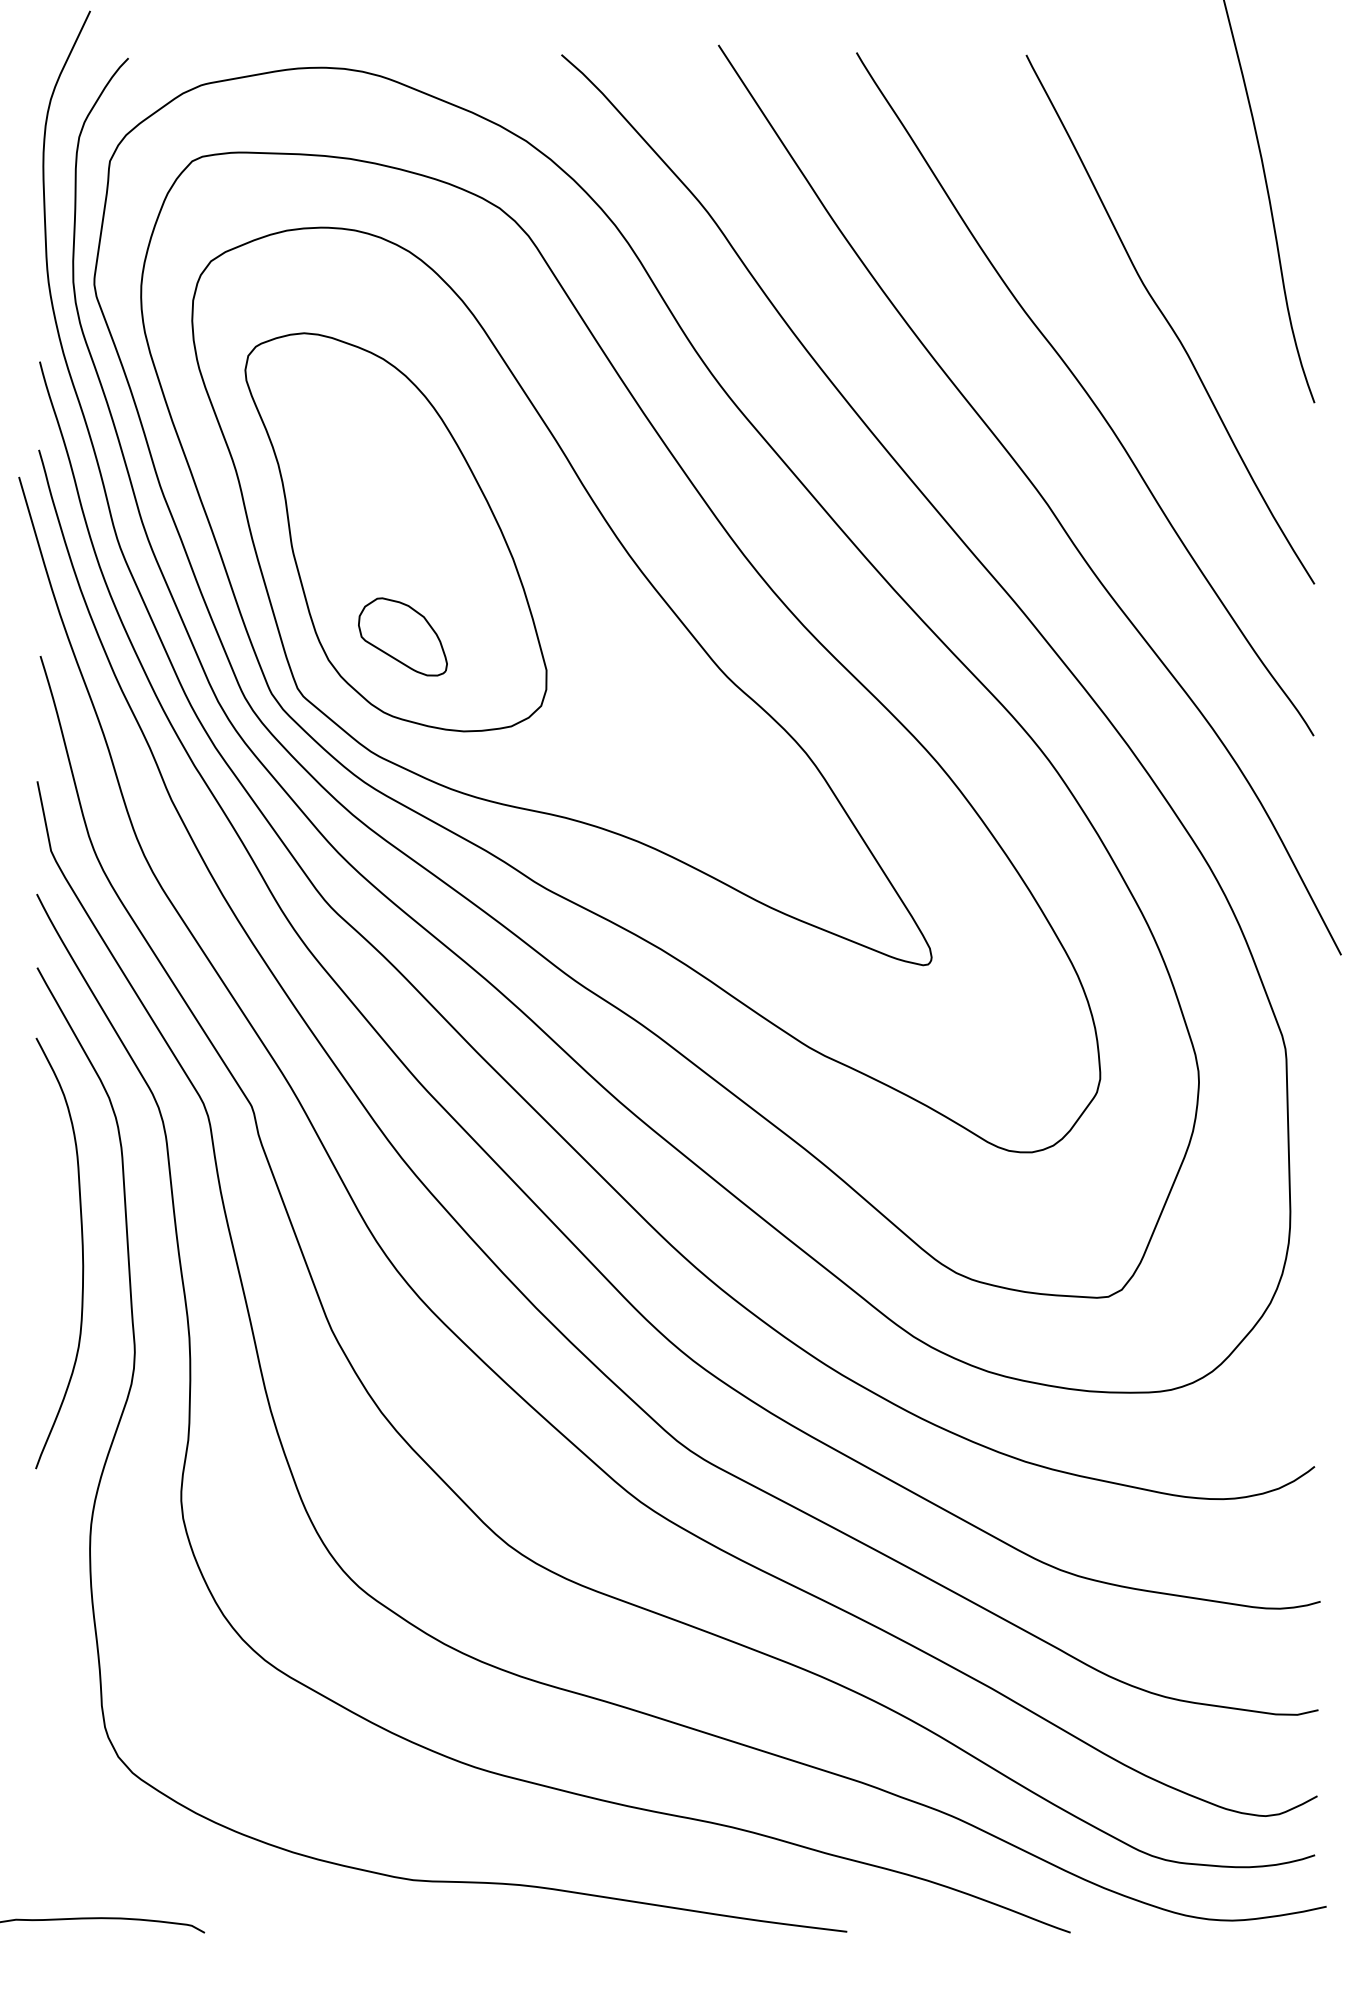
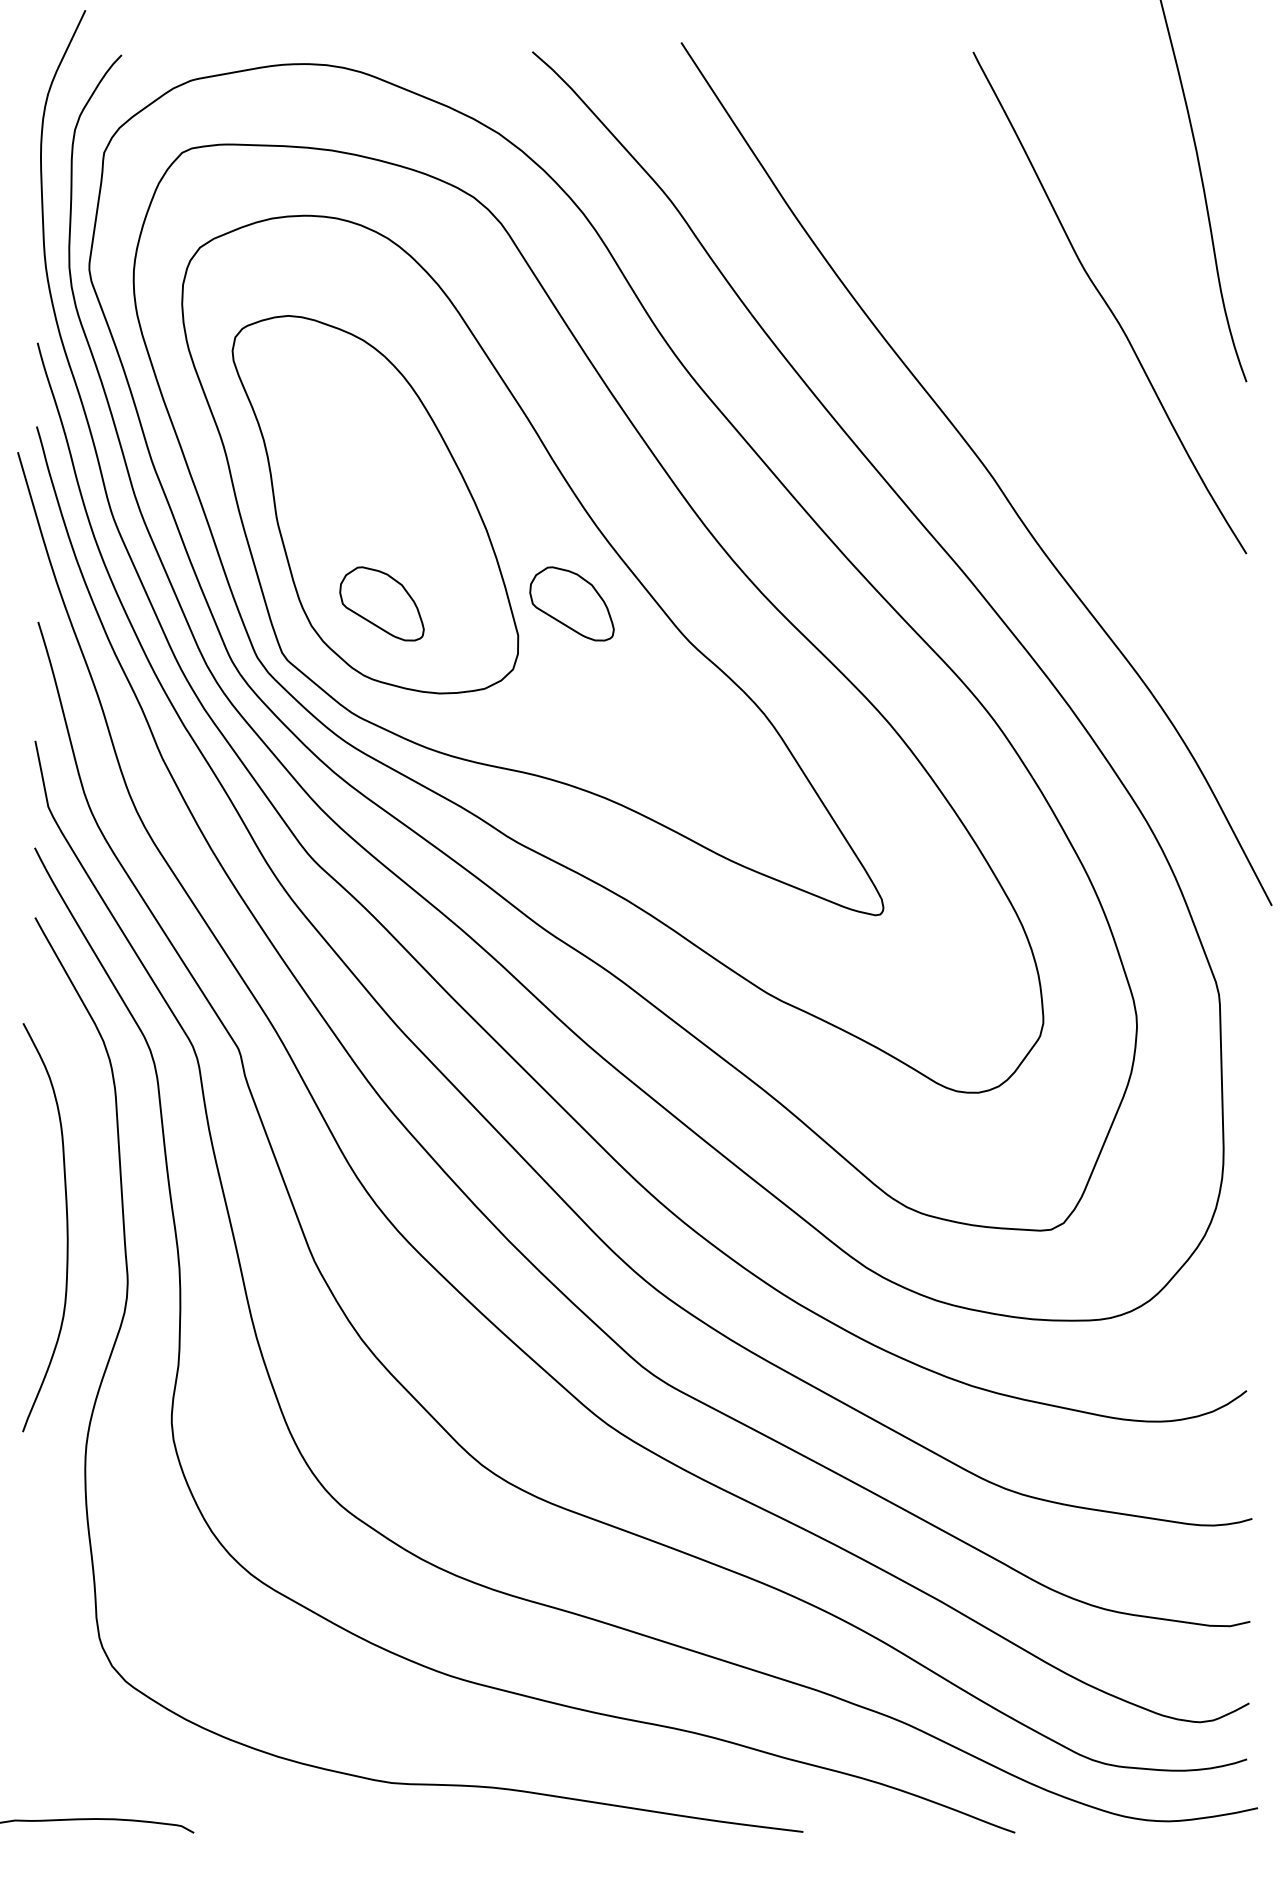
curve: (1085, 392) -> (1029, 372), removed
part: (602, 636) -> (571, 603), added
curve: (81, 1253) -> (66, 1227), moved

